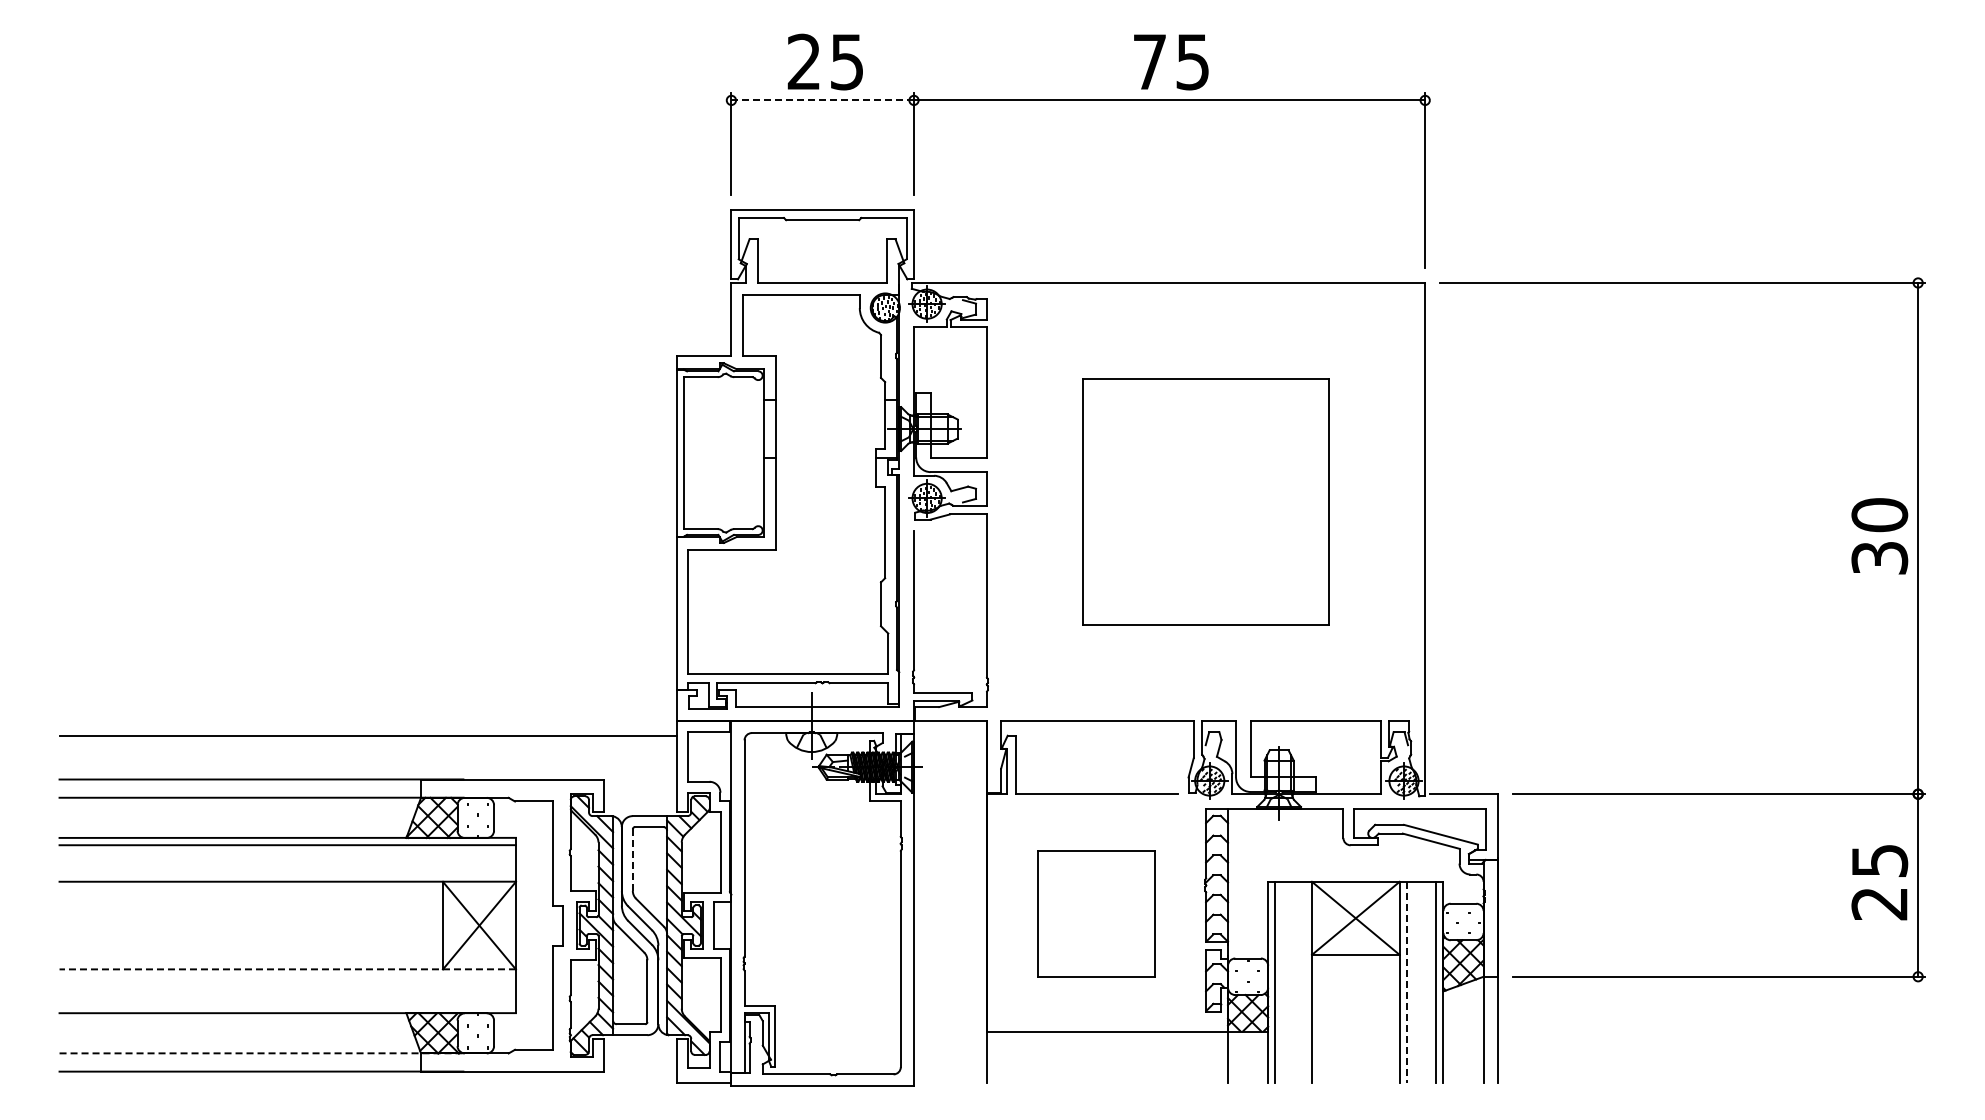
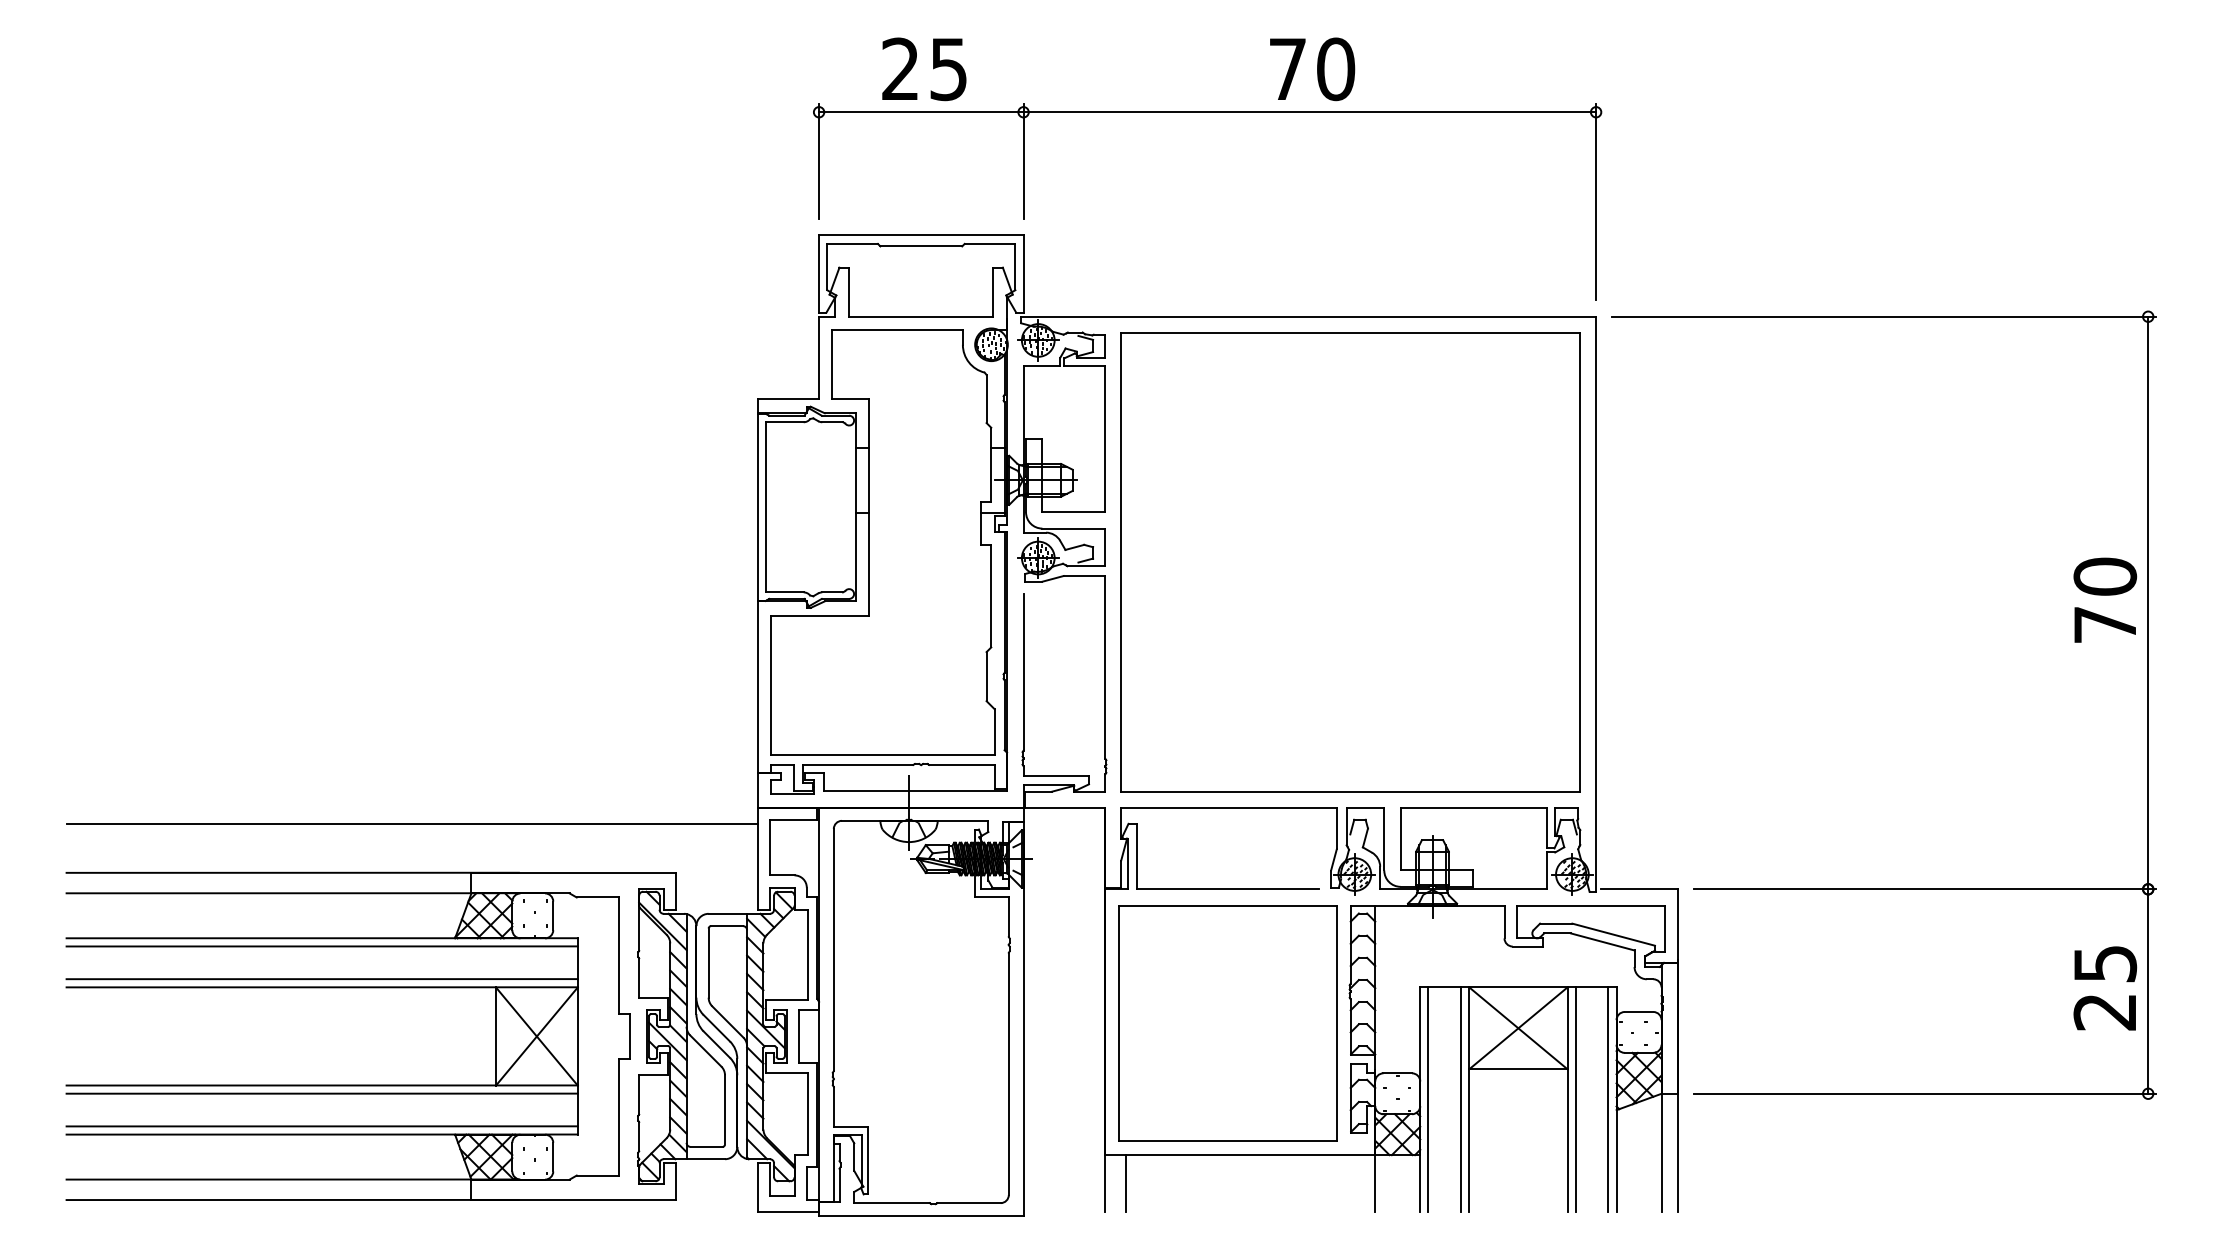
text: (1192, 61) -> (1335, 68), 75 -> 70
line: (823, 100) -> (922, 112), dashed -> solid
part: (1205, 501) -> (1350, 561), size x1.67
text: (1879, 558) -> (2104, 625), 30 -> 70
line: (632, 860) -> (708, 963), dashed -> solid
line: (287, 874) -> (321, 979), added
part: (1096, 913) -> (1227, 1022), size x1.67
line: (287, 969) -> (321, 1085), dashed -> solid
line: (287, 976) -> (321, 1093), added
line: (1304, 981) -> (1460, 1099), added
line: (1406, 982) -> (1575, 1100), dashed -> solid
line: (287, 1005) -> (321, 1125), added
line: (261, 1053) -> (292, 1179), dashed -> solid
line: (1005, 1056) -> (1126, 1183), added

